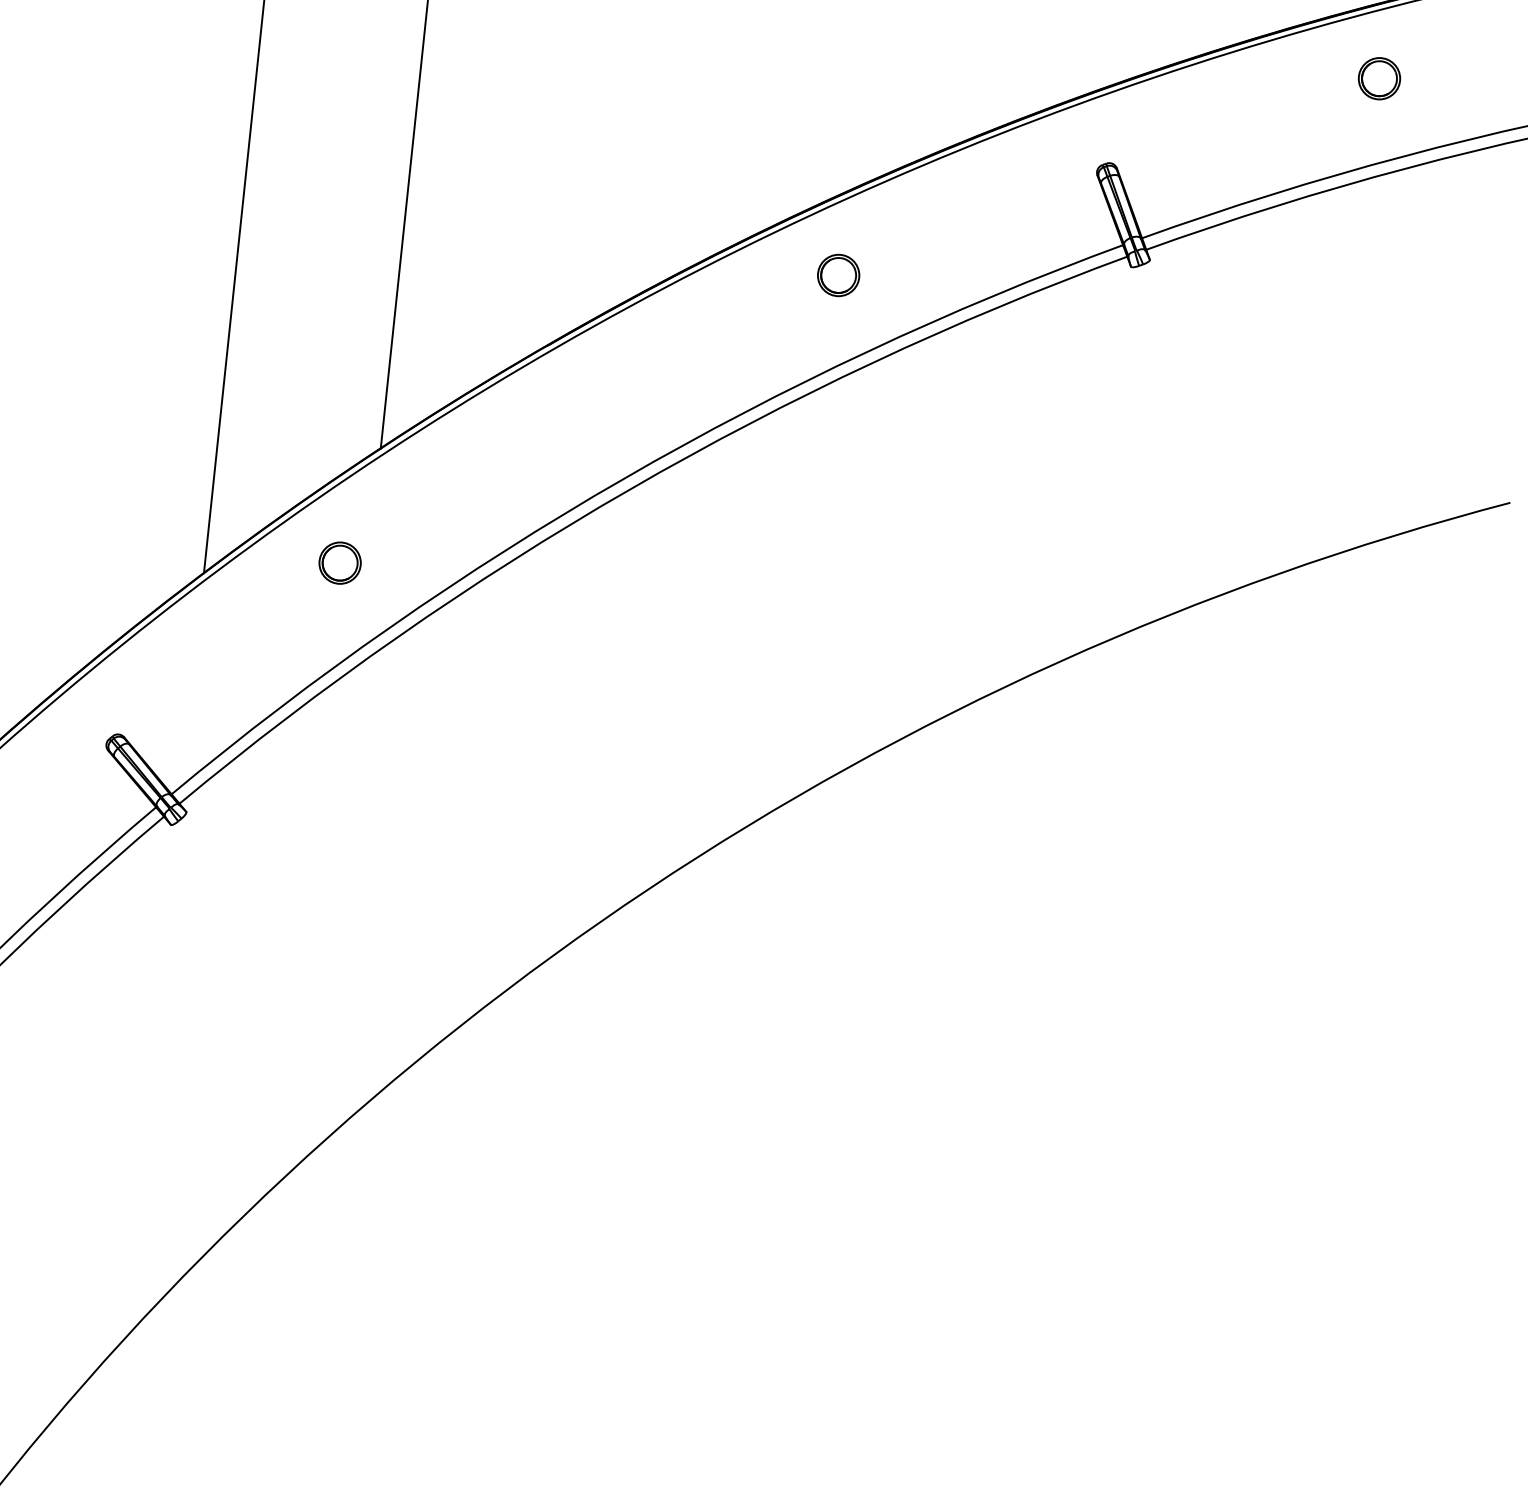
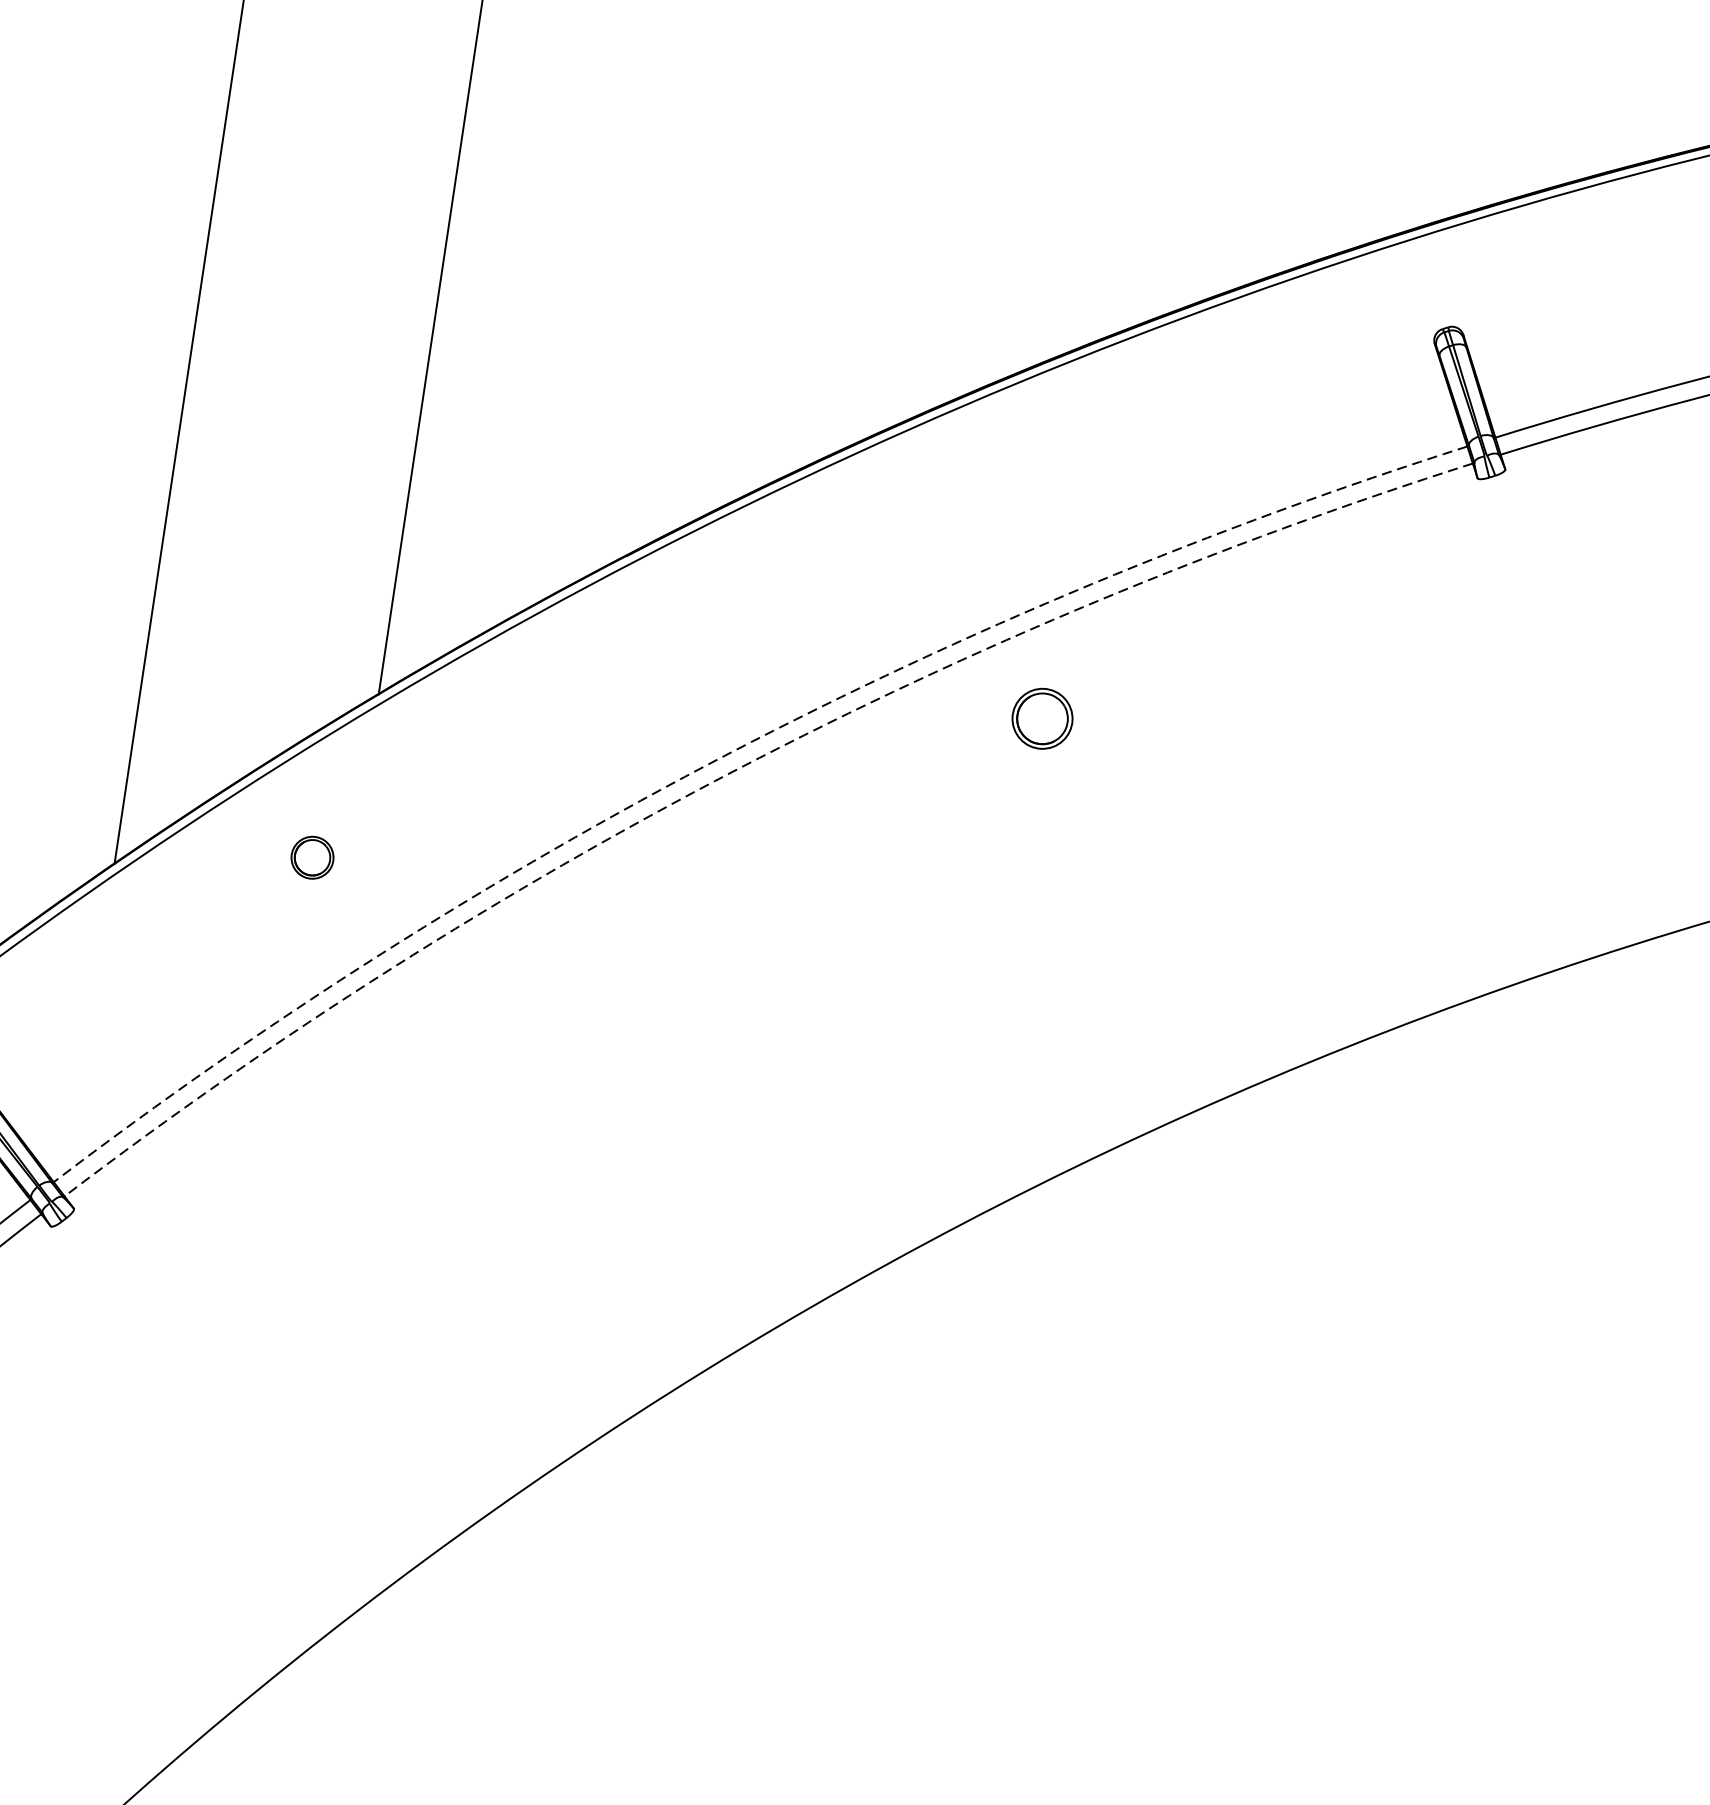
part: (838, 275) -> (1042, 718), moved
arc: (623, 478) -> (728, 753), solid -> dashed
arc: (629, 489) -> (736, 769), solid -> dashed
part: (339, 562) -> (311, 856), size x0.7

